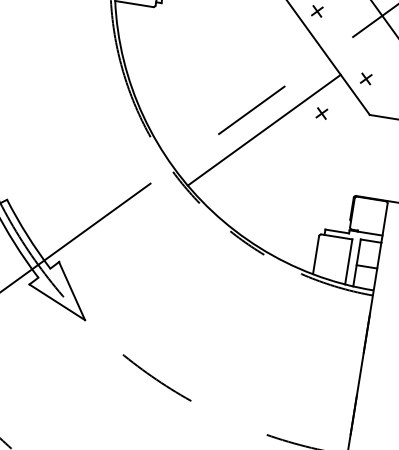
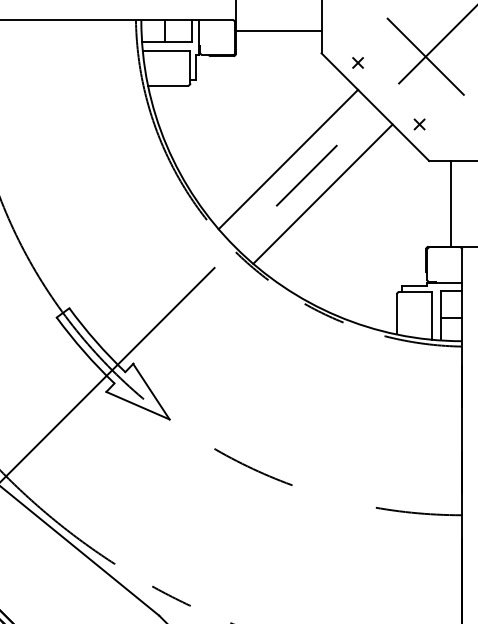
line: (236, 92) -> (288, 159), added
part: (321, 113) -> (379, 167), removed
line: (384, 158) -> (451, 203), added

